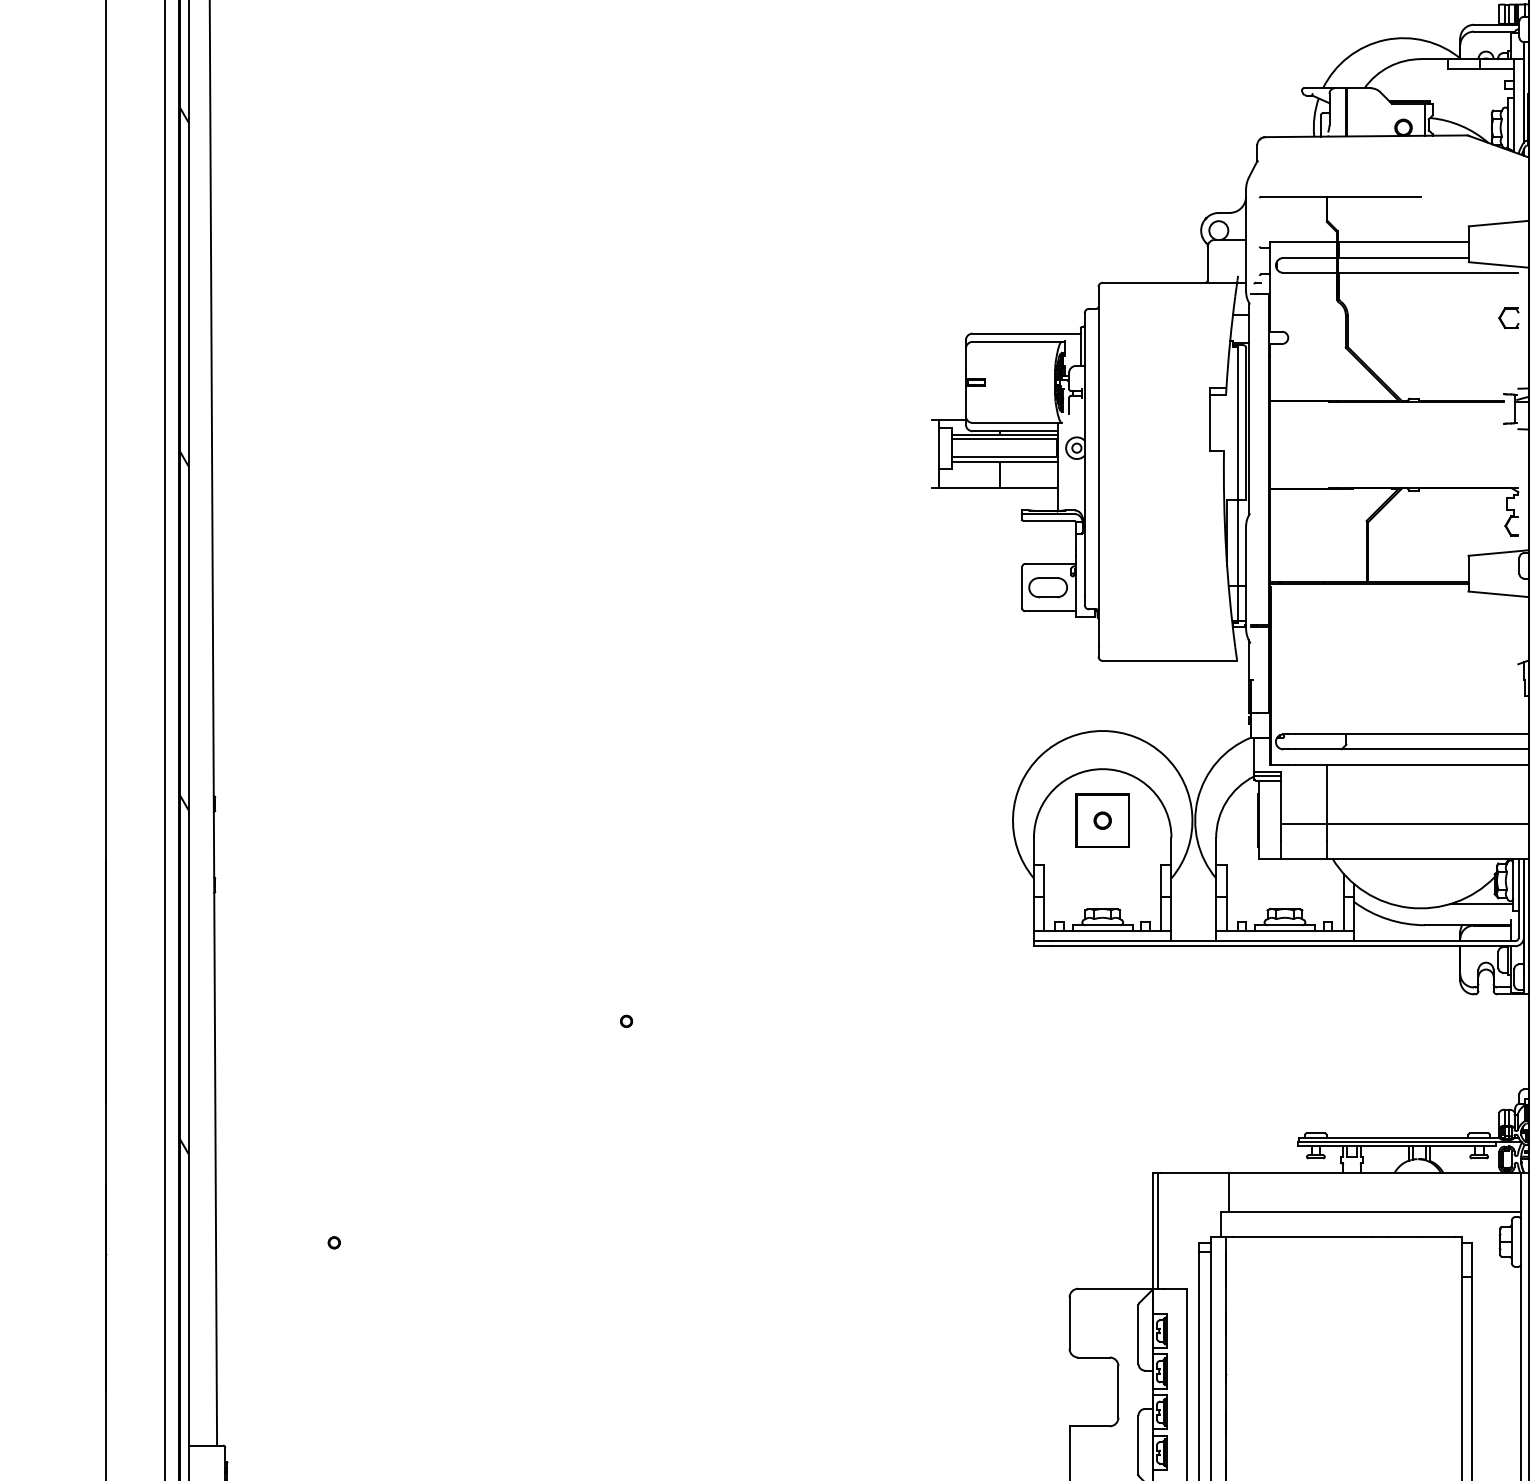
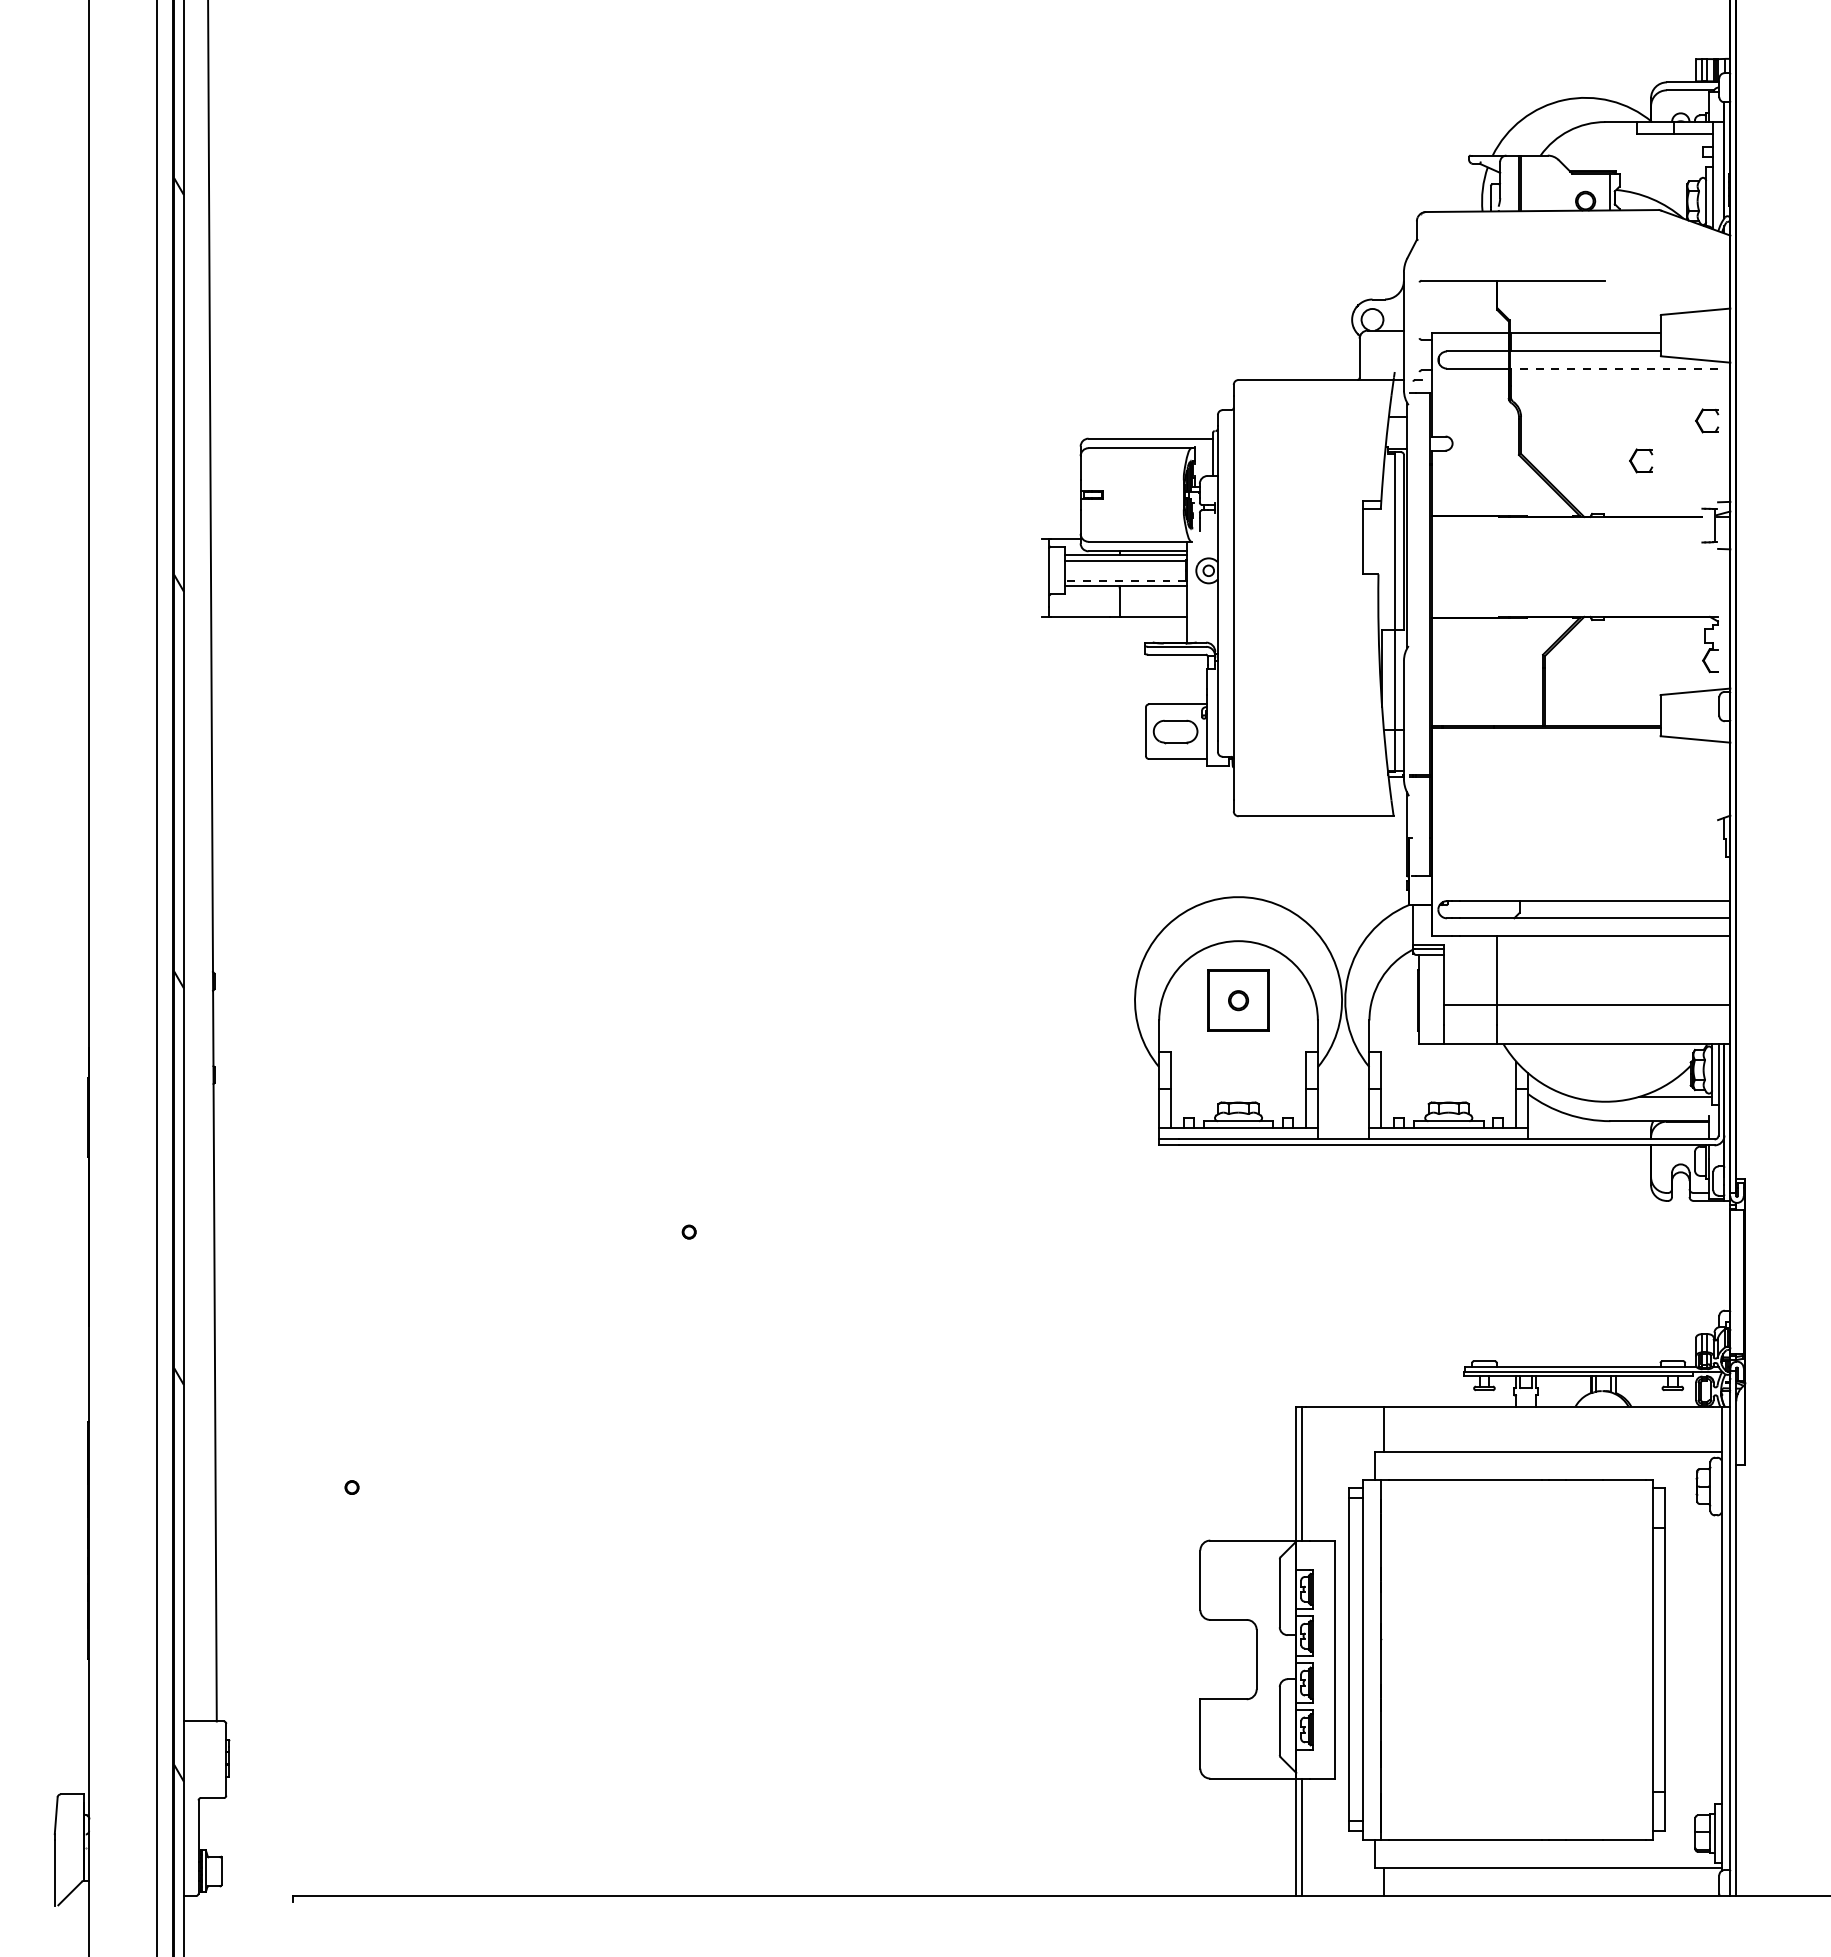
line: (1428, 272) -> (1614, 368), solid -> dashed
part: (1445, 349) -> (1634, 456), added
line: (1004, 457) -> (1125, 581), solid -> dashed

